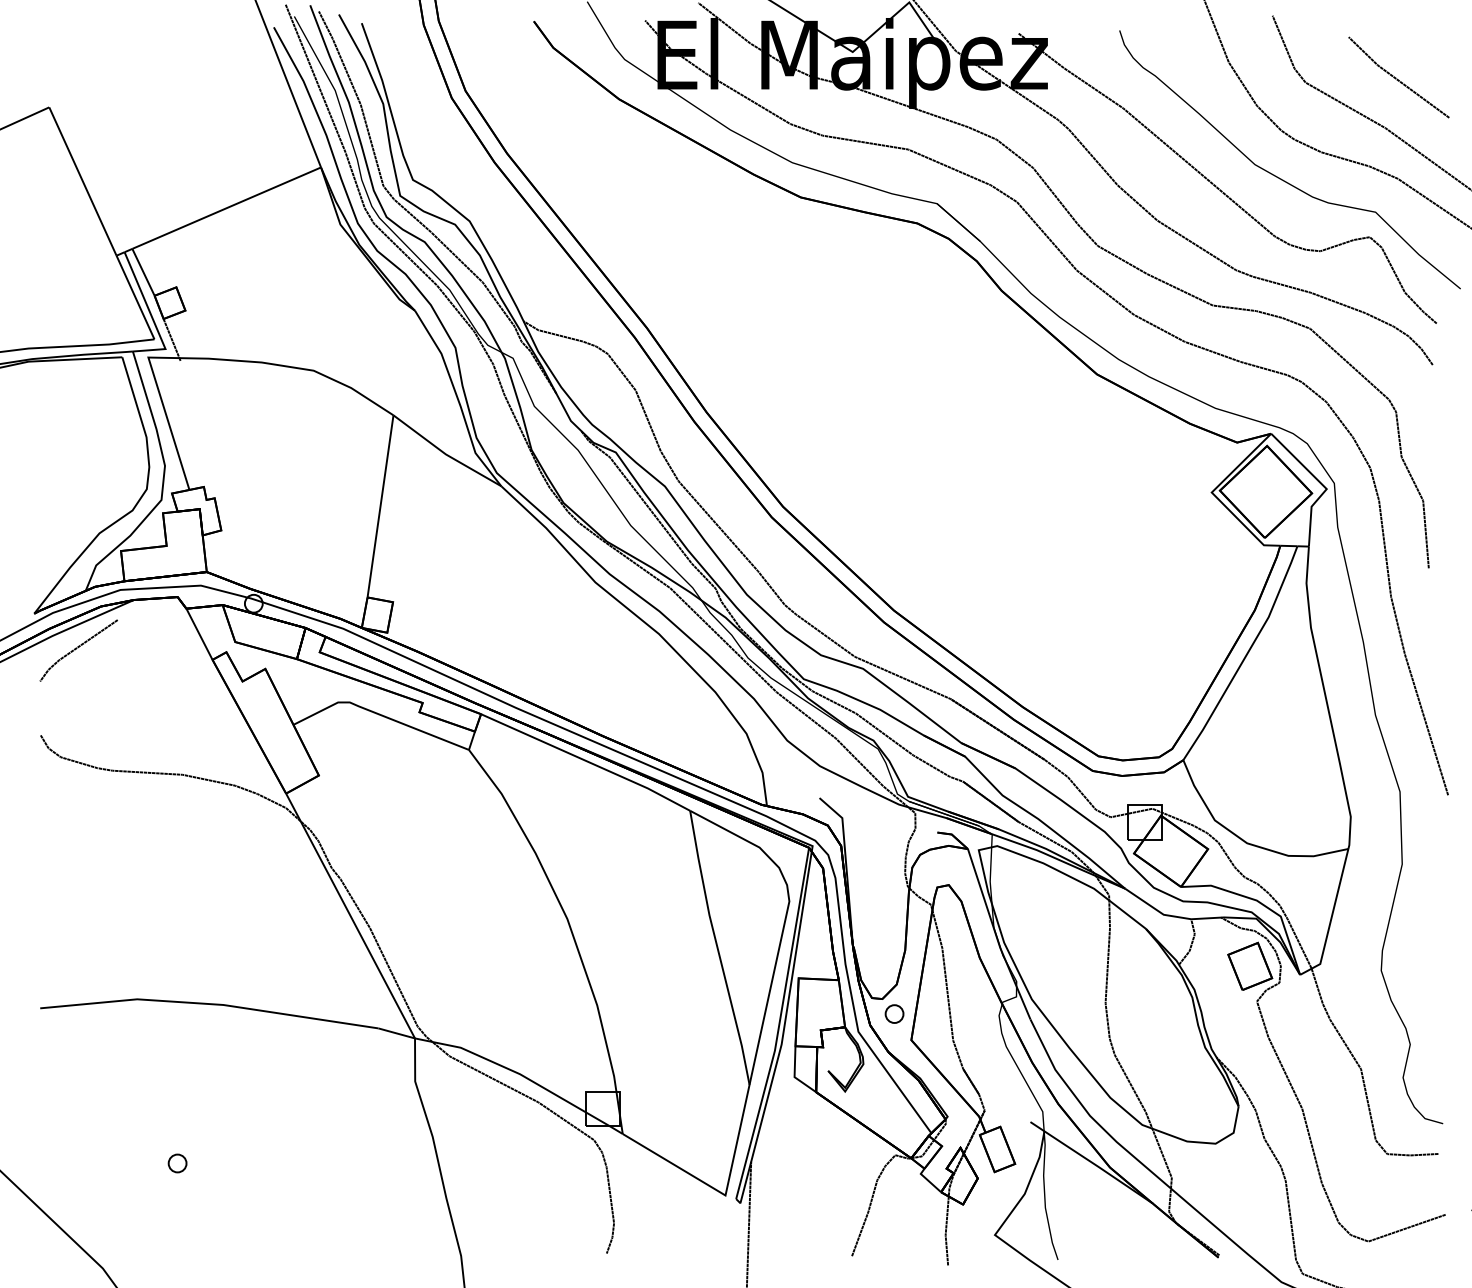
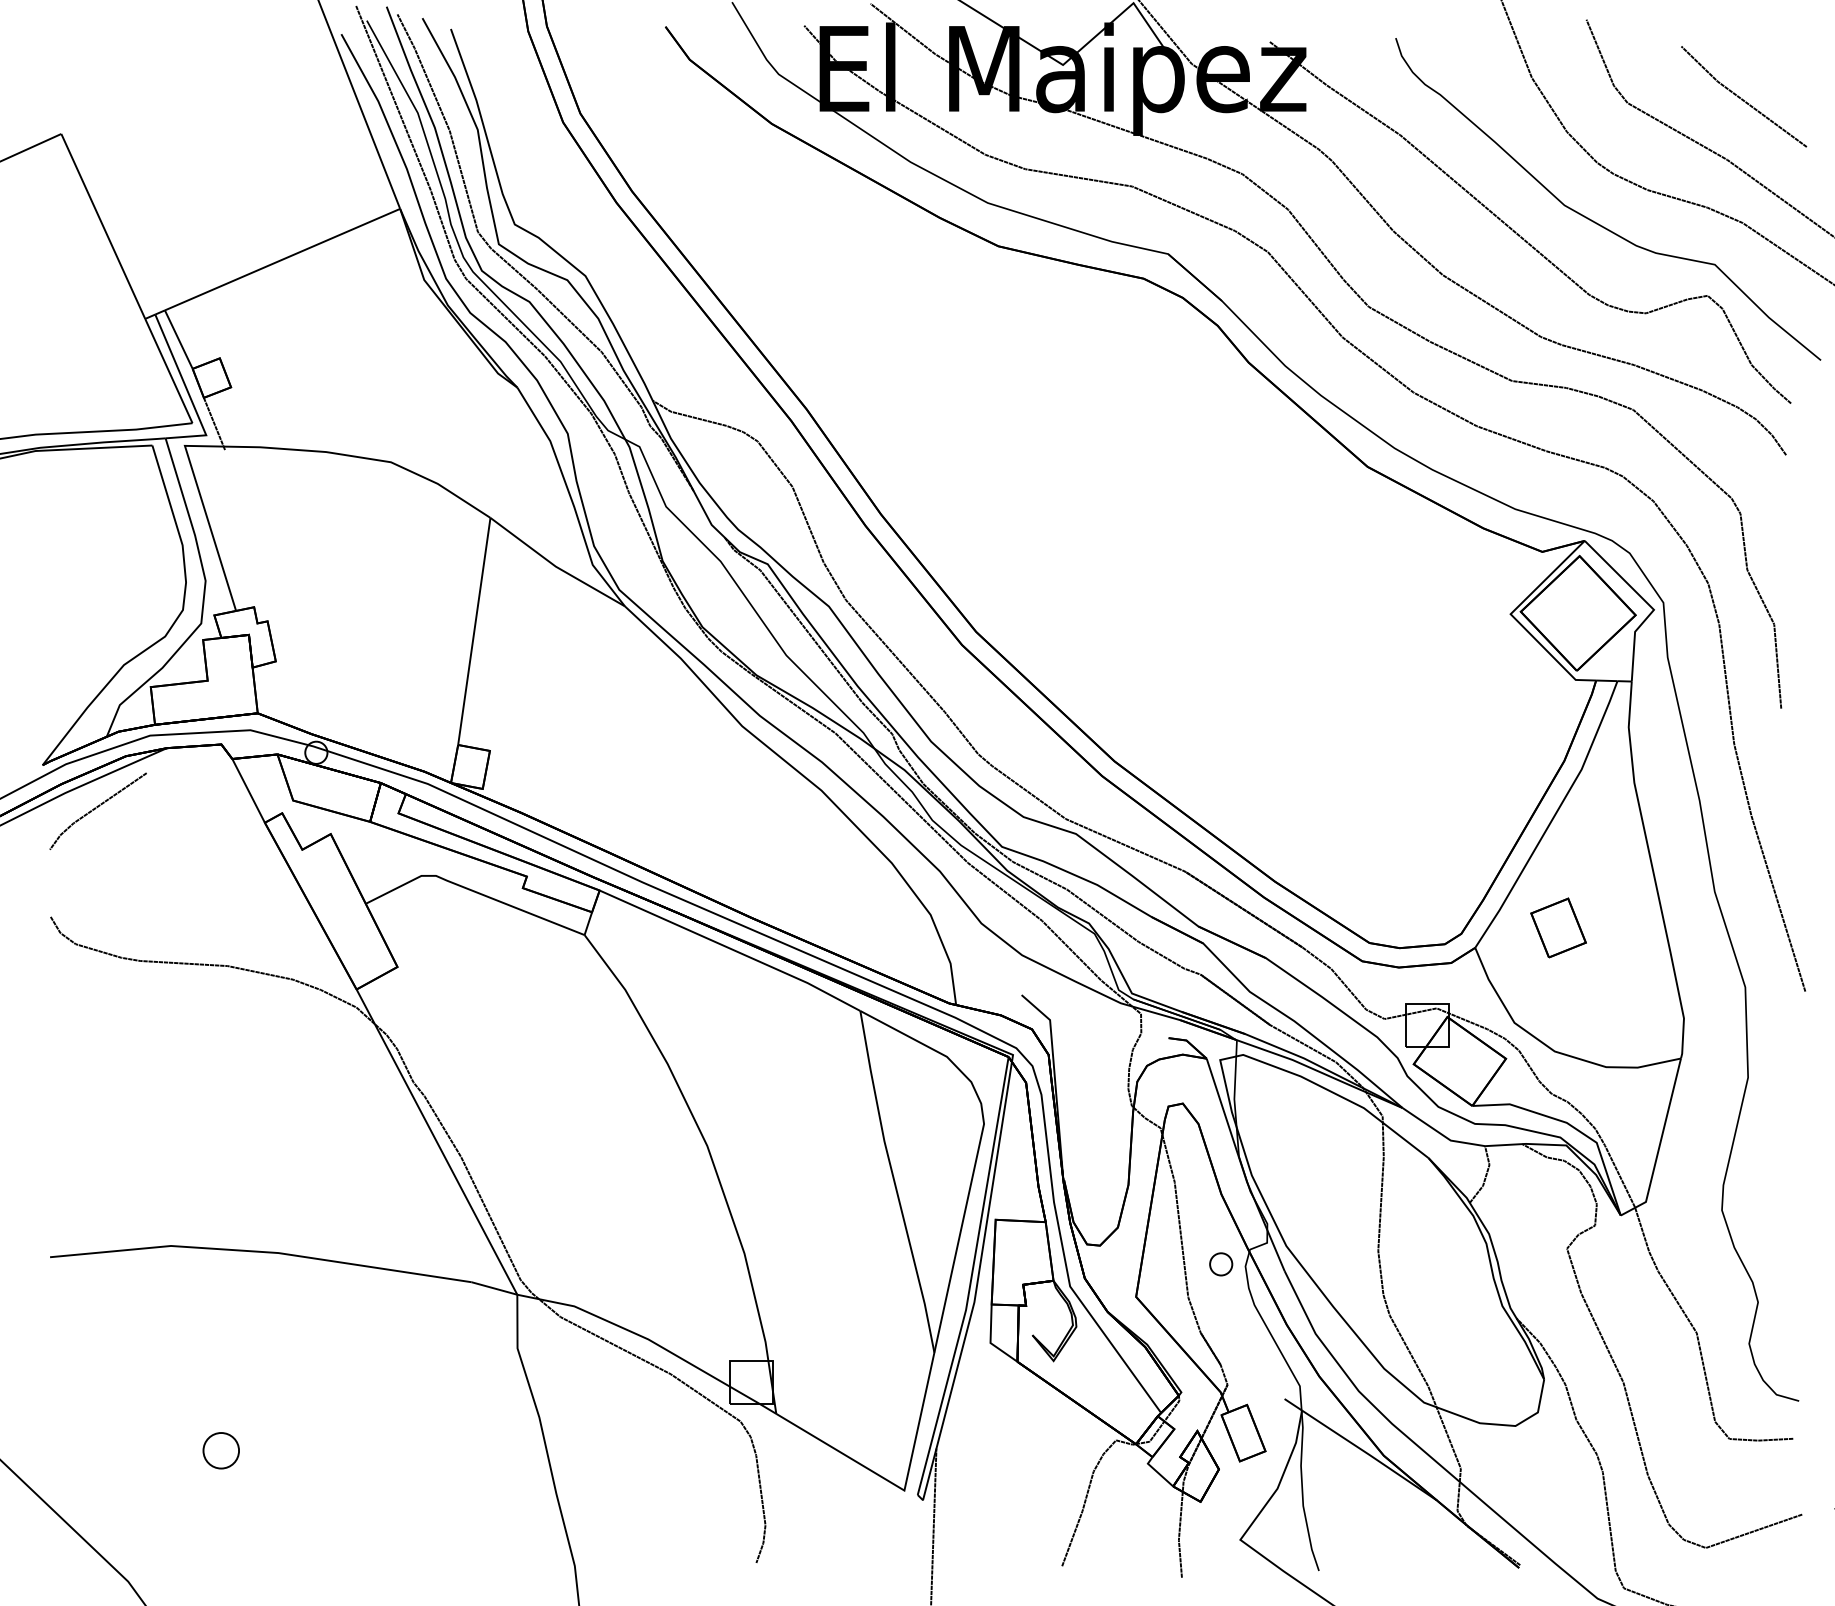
part: (1250, 966) -> (1558, 927), moved
part: (894, 1014) -> (1221, 1264), moved
part: (177, 1163) -> (221, 1450), size x1.6

